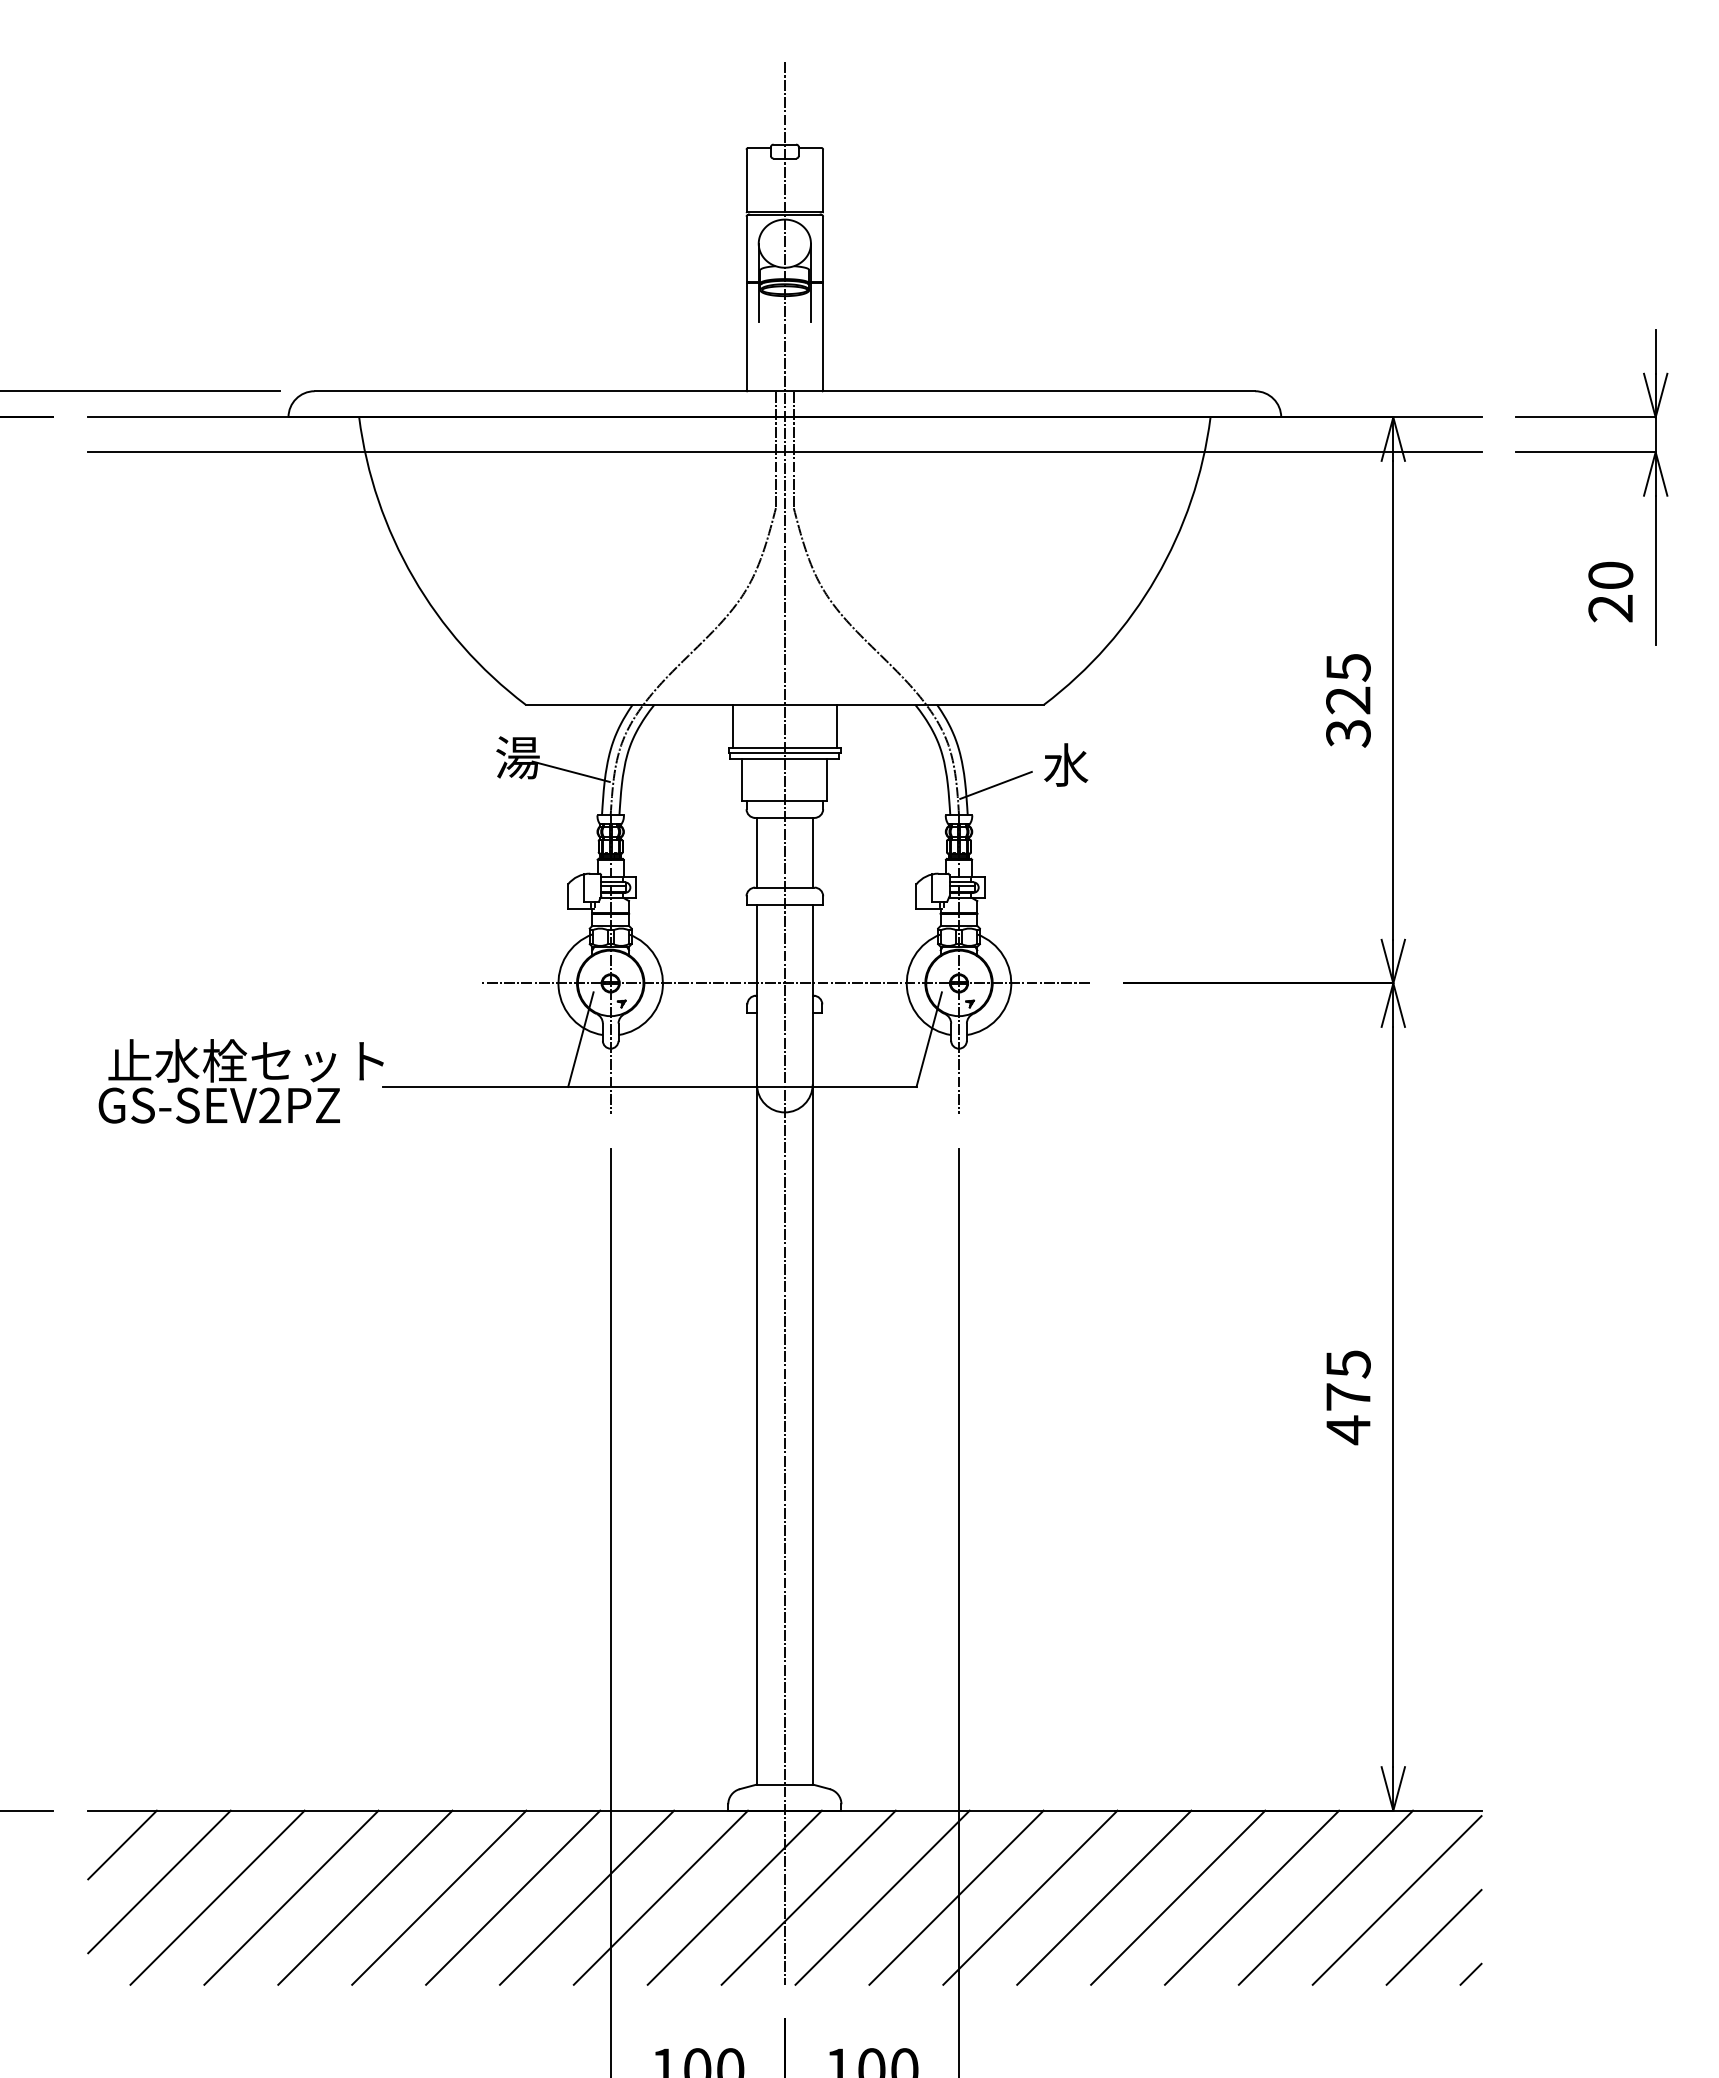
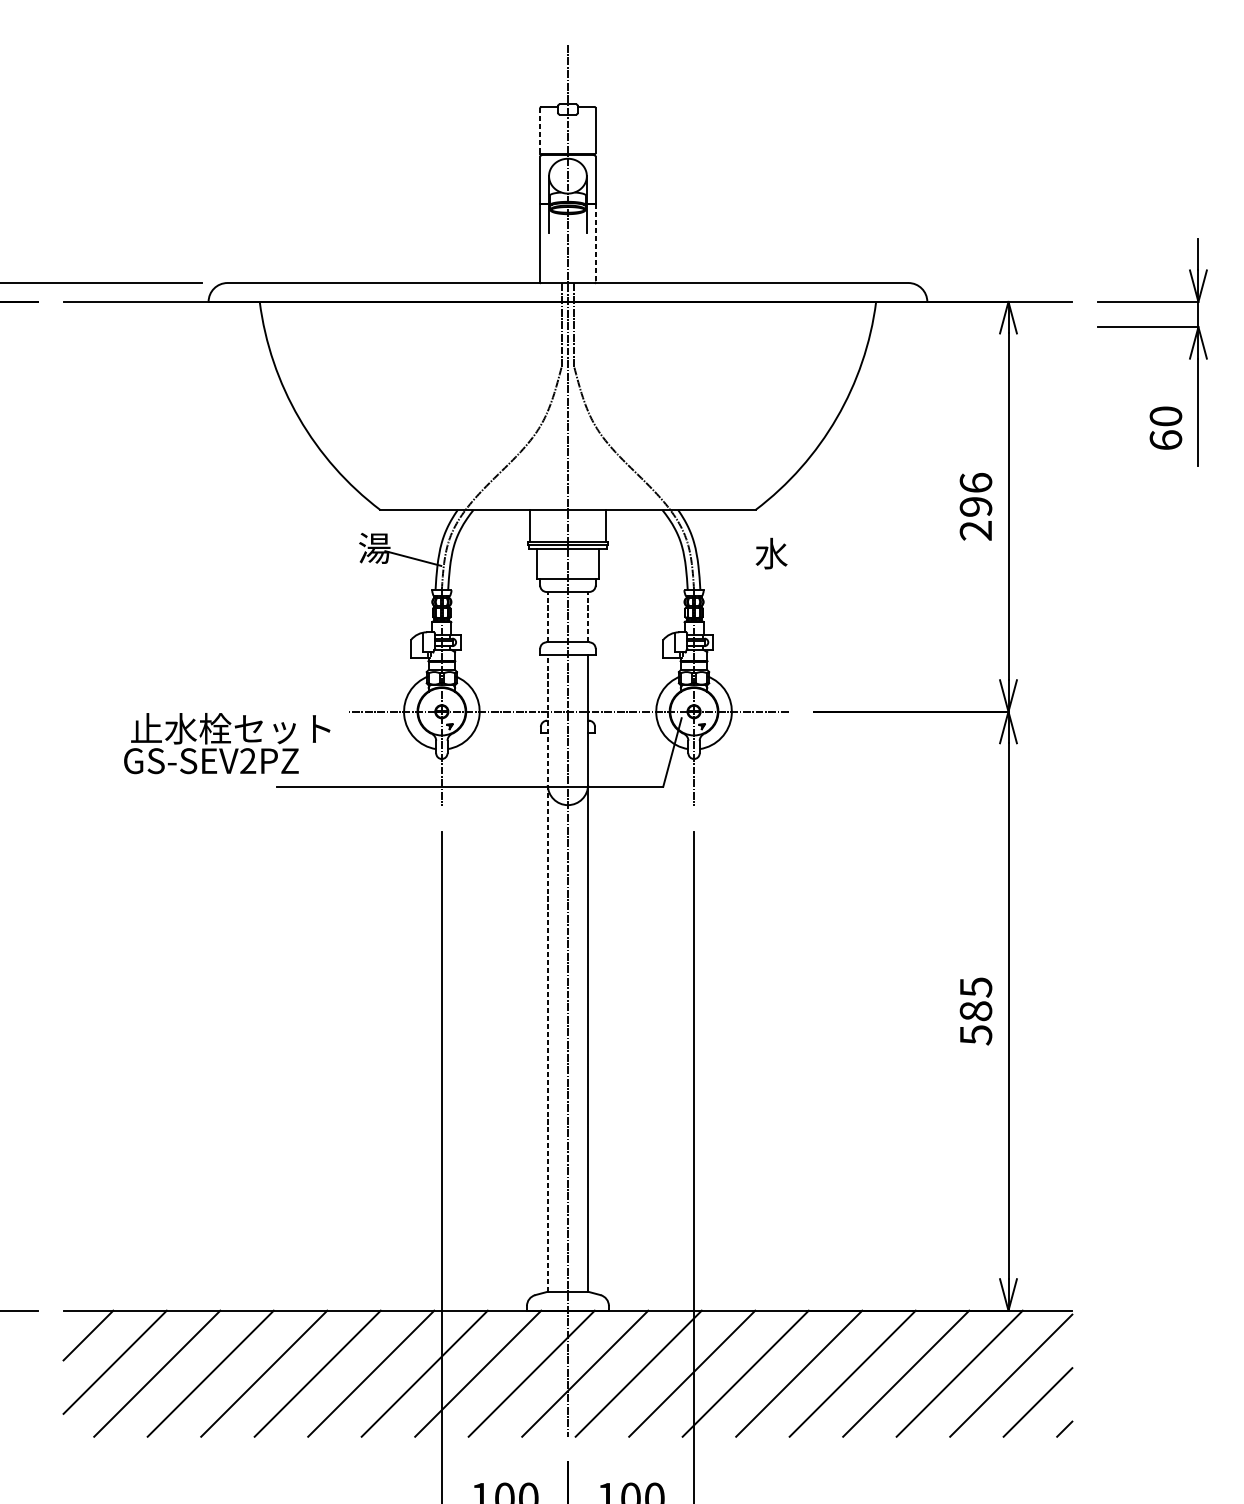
line: (746, 181) -> (540, 131), solid -> dashed
line: (823, 337) -> (595, 244), solid -> dashed
line: (784, 452) -> (567, 327), removed
text: (1610, 608) -> (1165, 440), 20 -> 60
text: (1348, 700) -> (976, 506), 325 -> 296
line: (995, 784) -> (720, 567), removed
line: (757, 852) -> (548, 616), solid -> dashed
line: (812, 852) -> (587, 616), solid -> dashed
line: (580, 1039) -> (420, 752), removed
text: (240, 1081) -> (226, 743), moved
line: (757, 1344) -> (548, 973), solid -> dashed
text: (1348, 1414) -> (976, 1023), 475 -> 585

